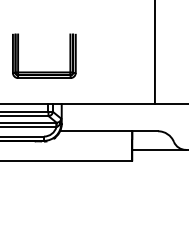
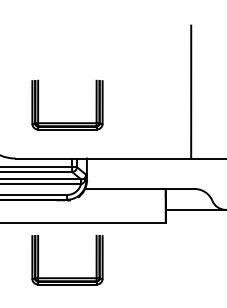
part: (44, 210) -> (67, 277), added

